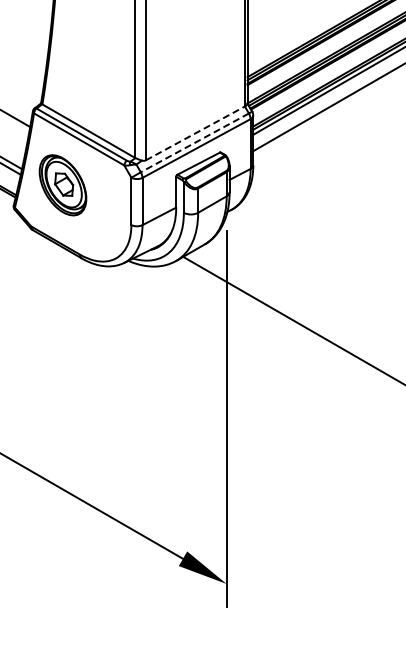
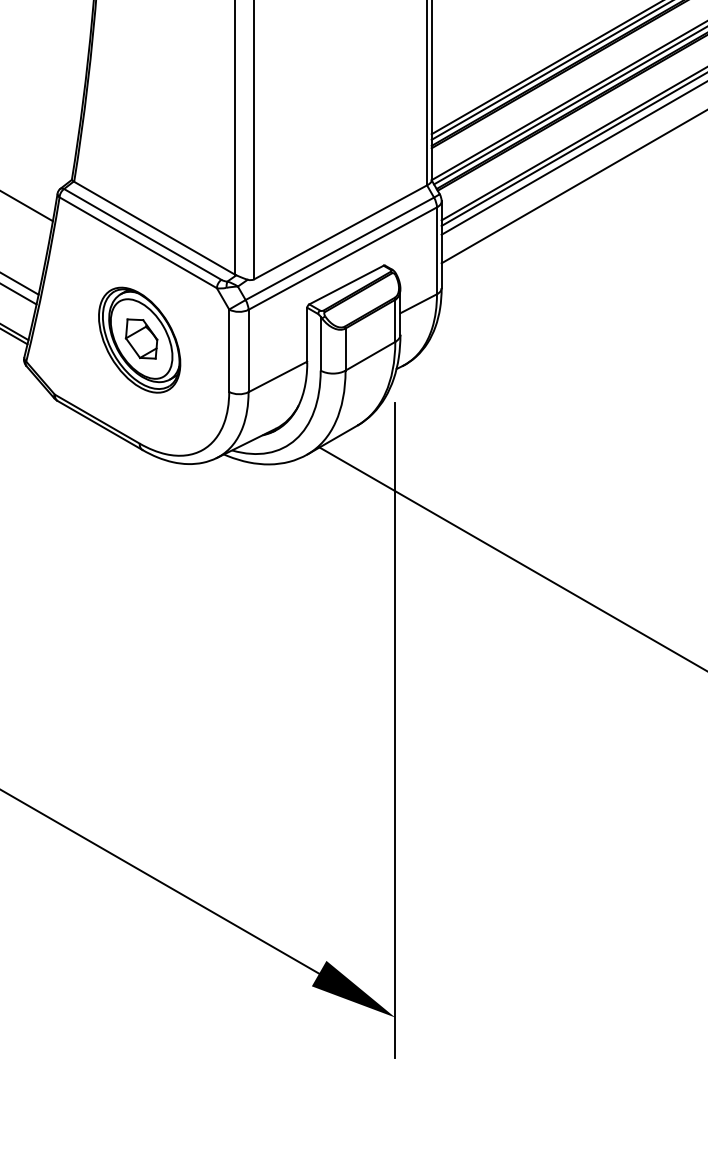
line: (195, 133) -> (340, 232), dashed -> solid
line: (194, 142) -> (339, 248), dashed -> solid
part: (62, 185) -> (138, 340), moved

